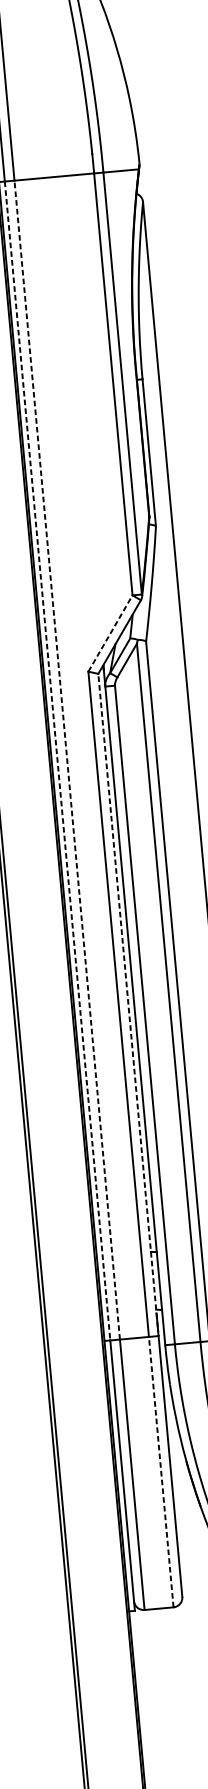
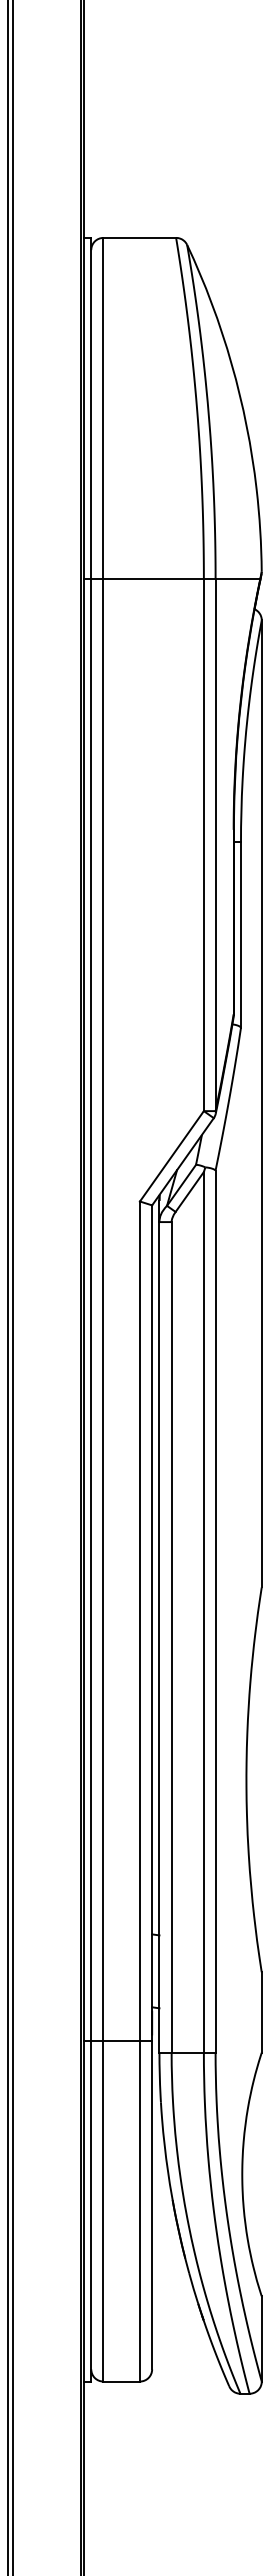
line: (110, 632) -> (172, 1155), dashed -> solid
line: (67, 759) -> (103, 1309), dashed -> solid
line: (57, 760) -> (91, 1309), dashed -> solid
line: (128, 1004) -> (152, 1622), dashed -> solid
line: (160, 1472) -> (139, 2211), dashed -> solid

